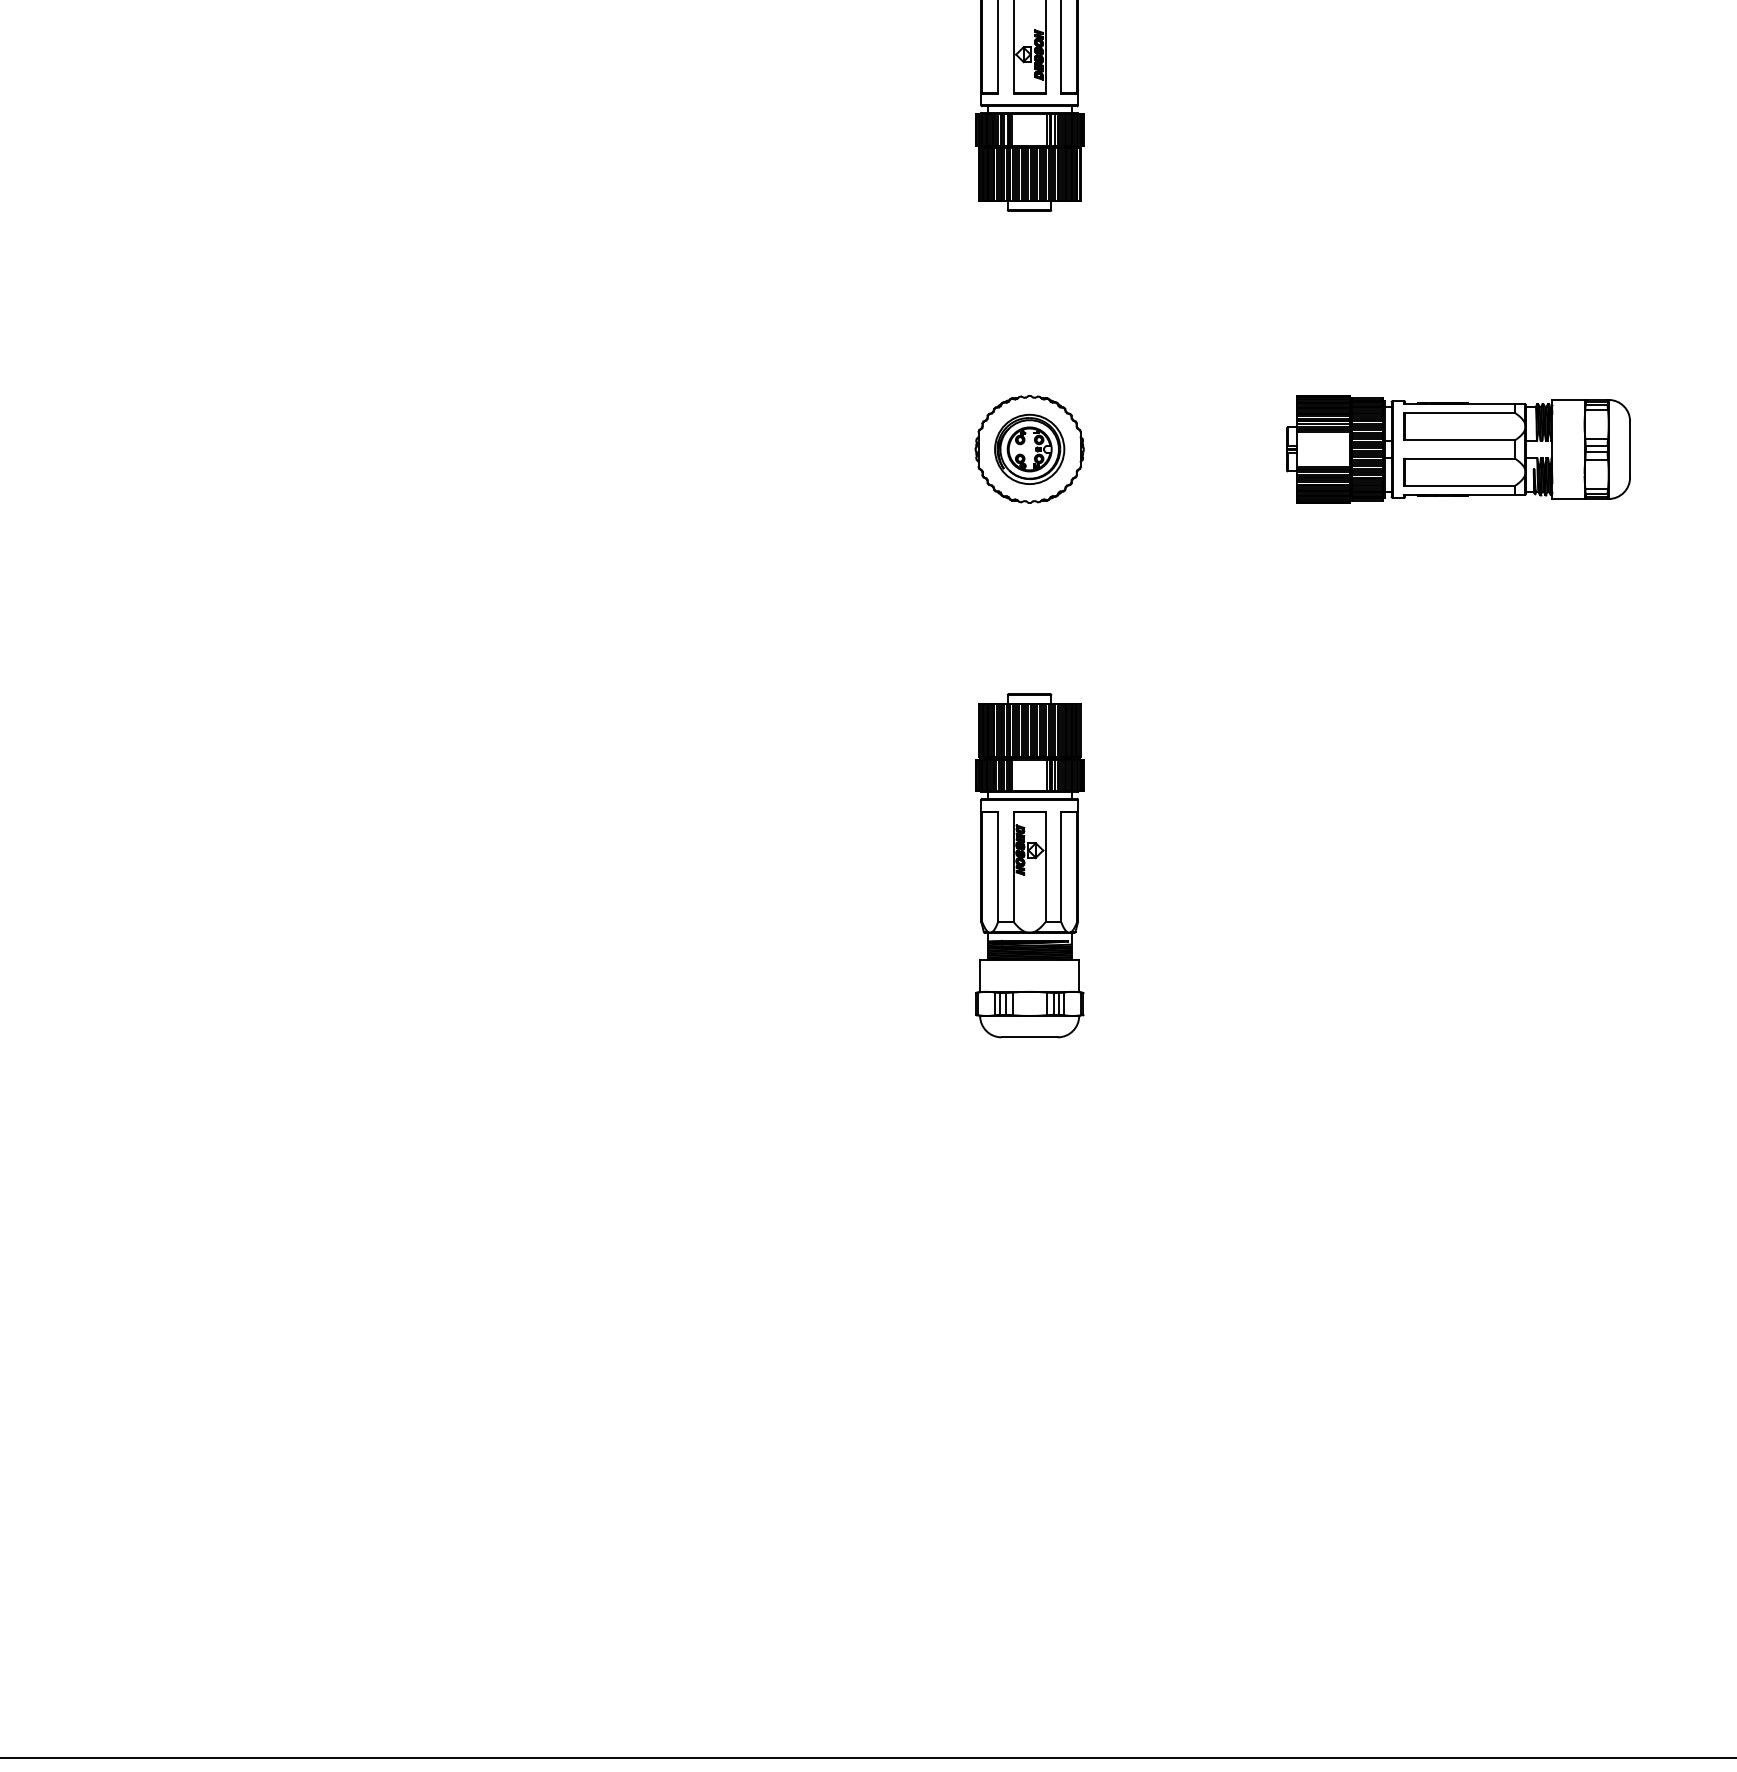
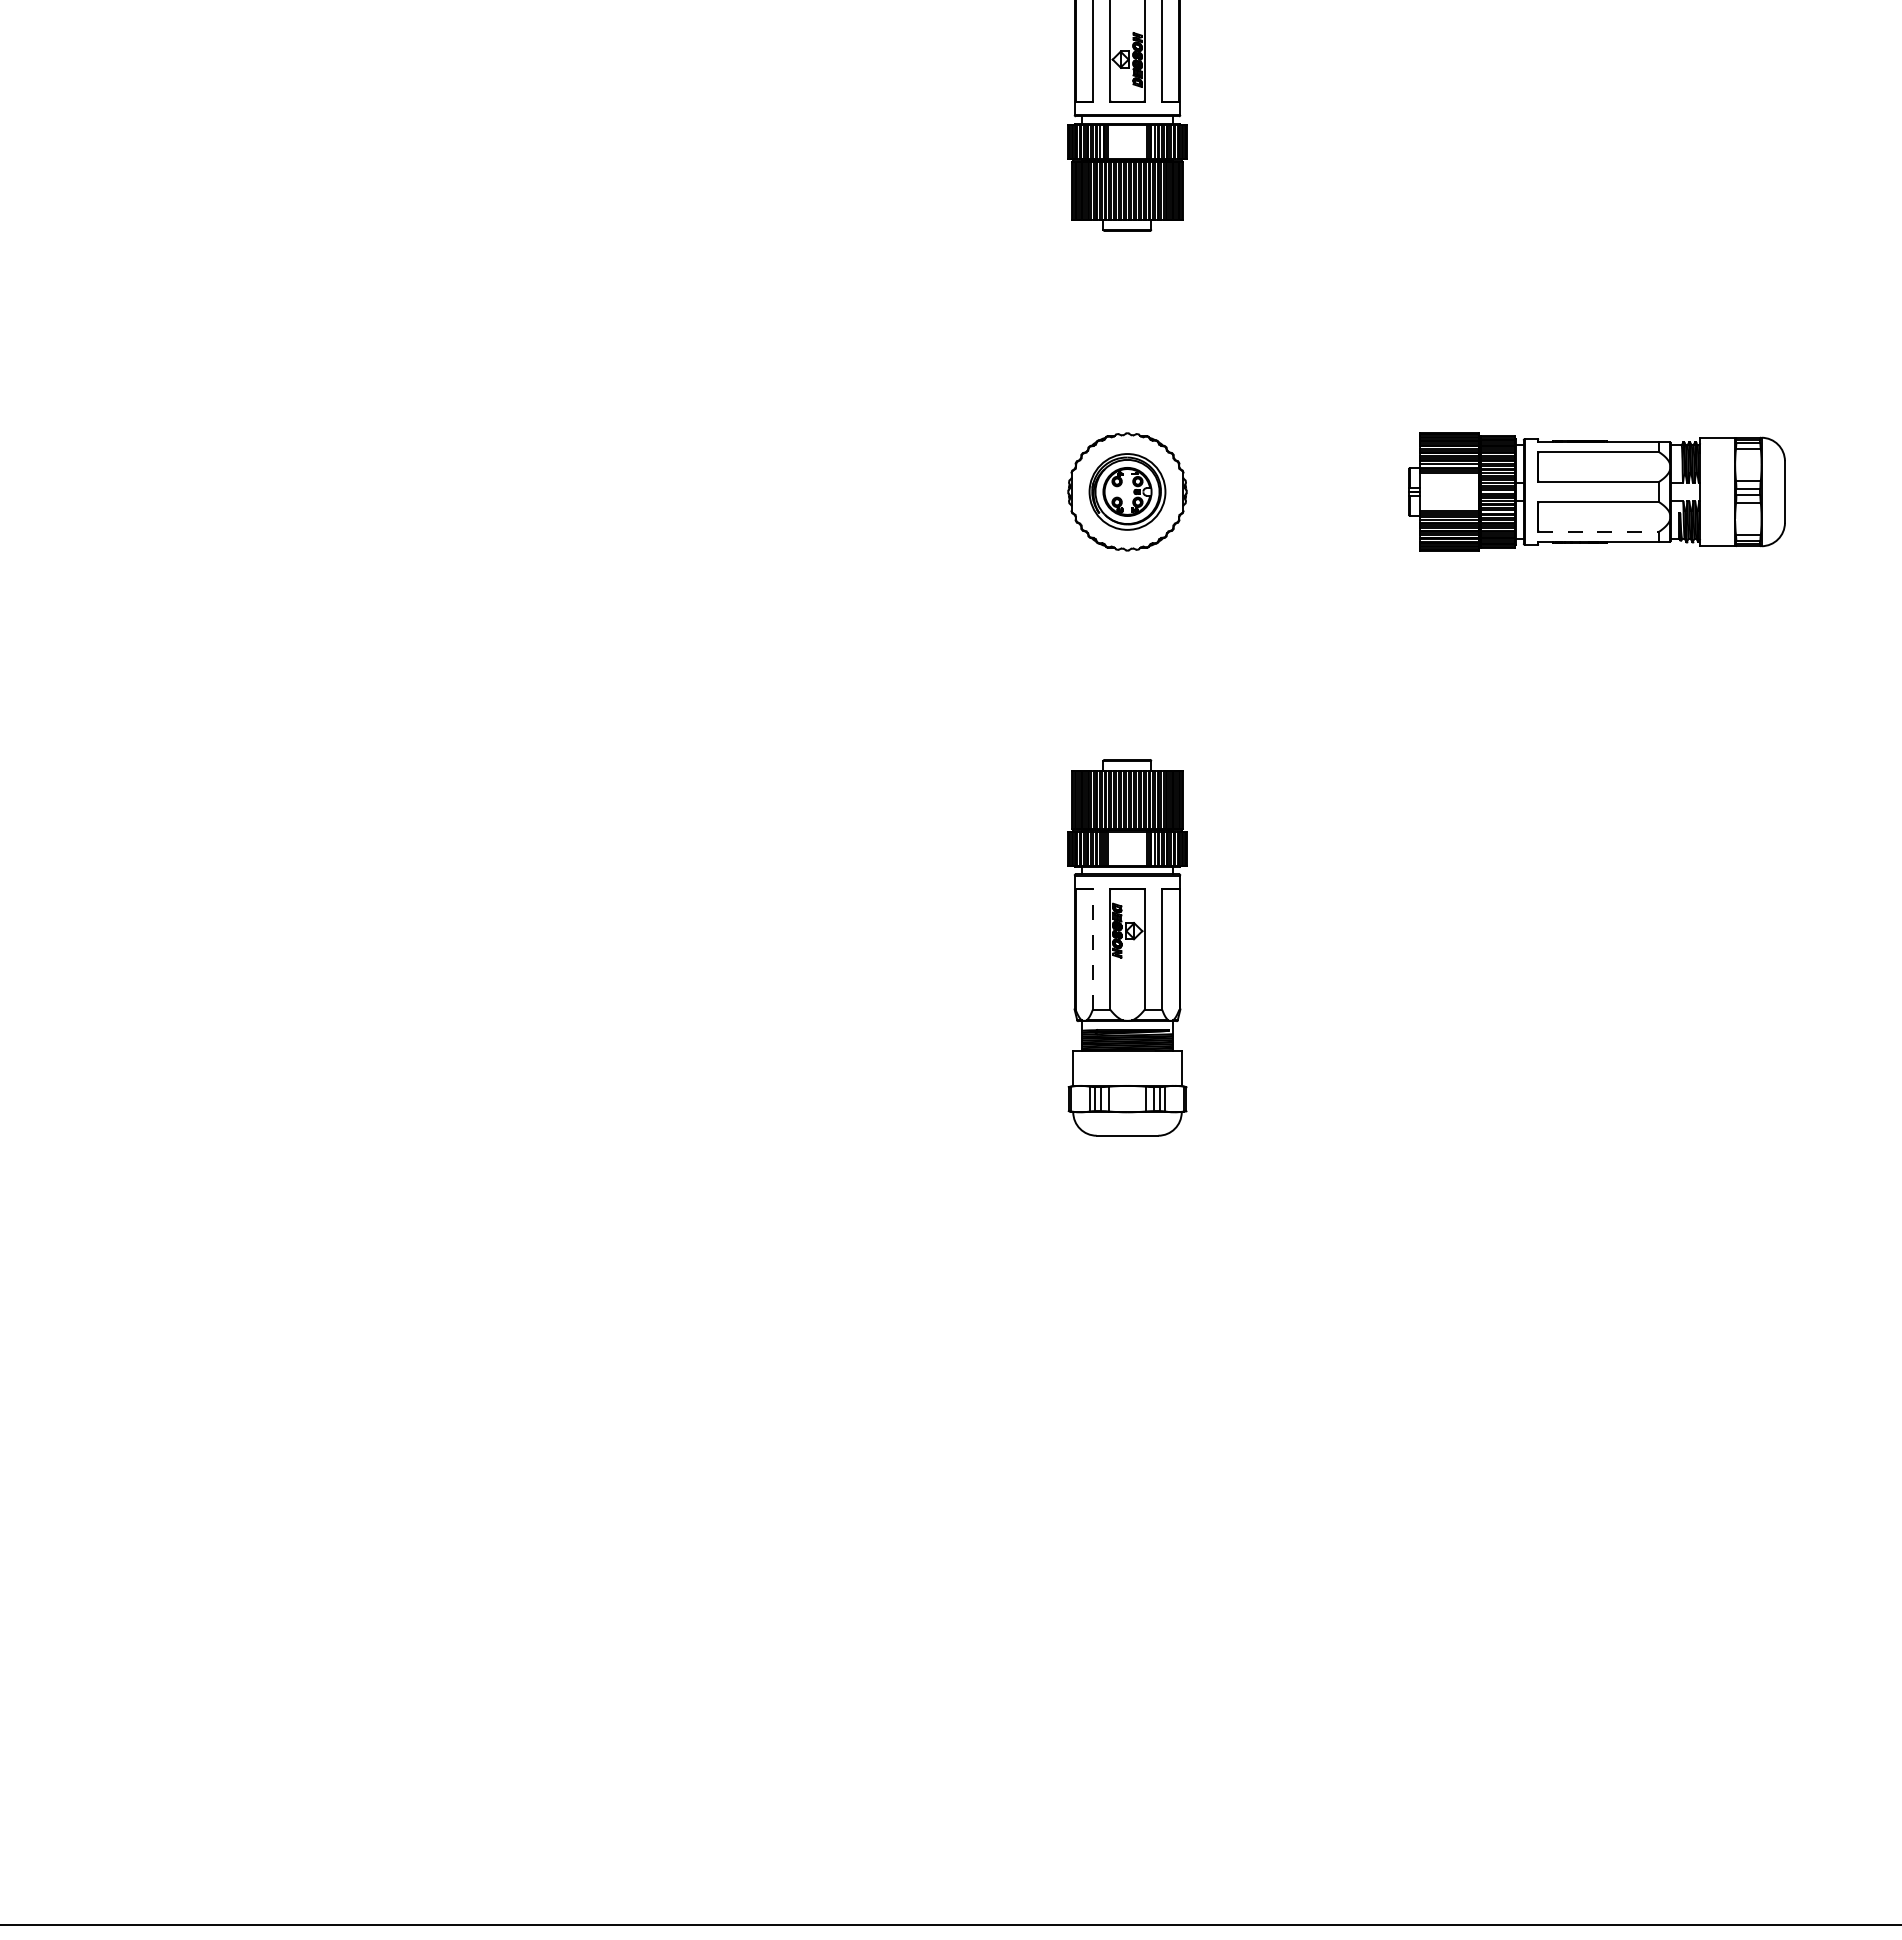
line: (1459, 485) -> (1598, 531), solid -> dashed
line: (997, 867) -> (1092, 949), solid -> dashed

